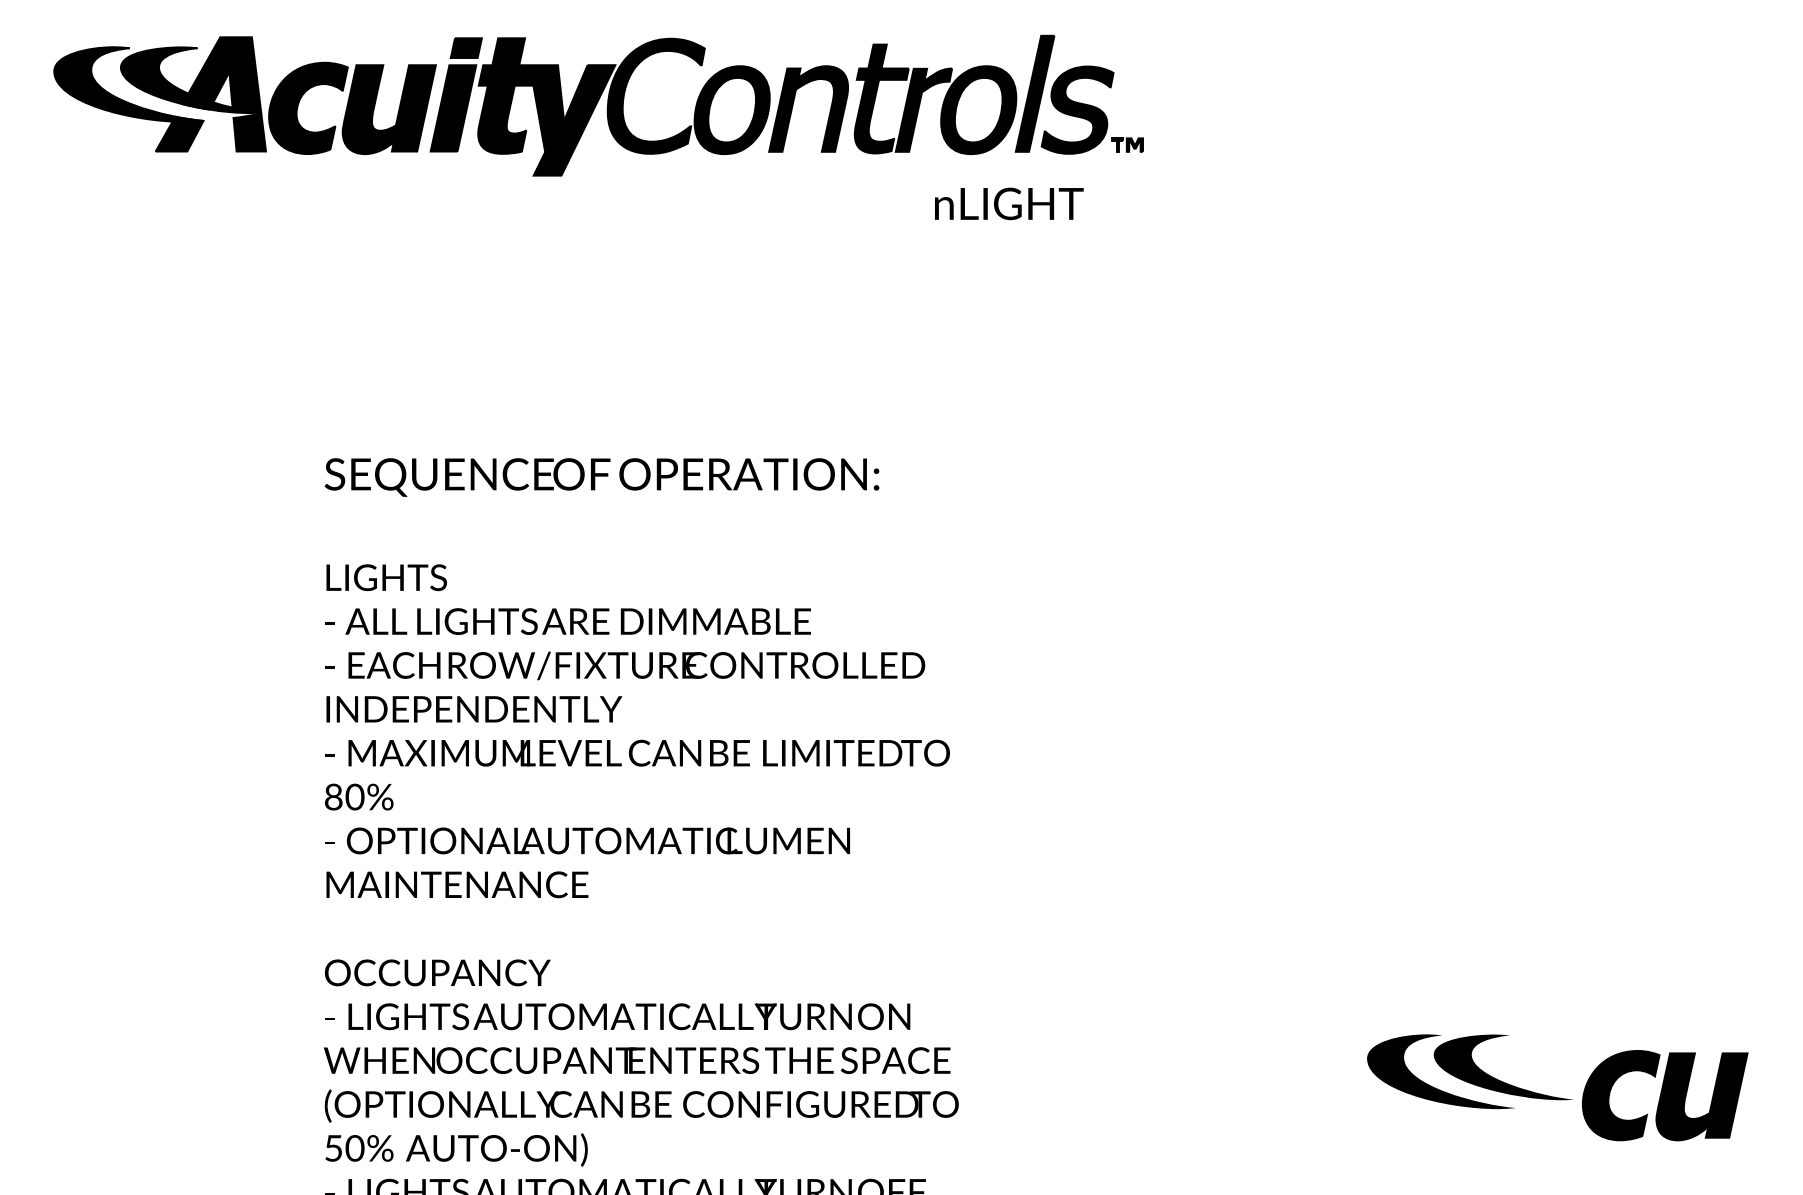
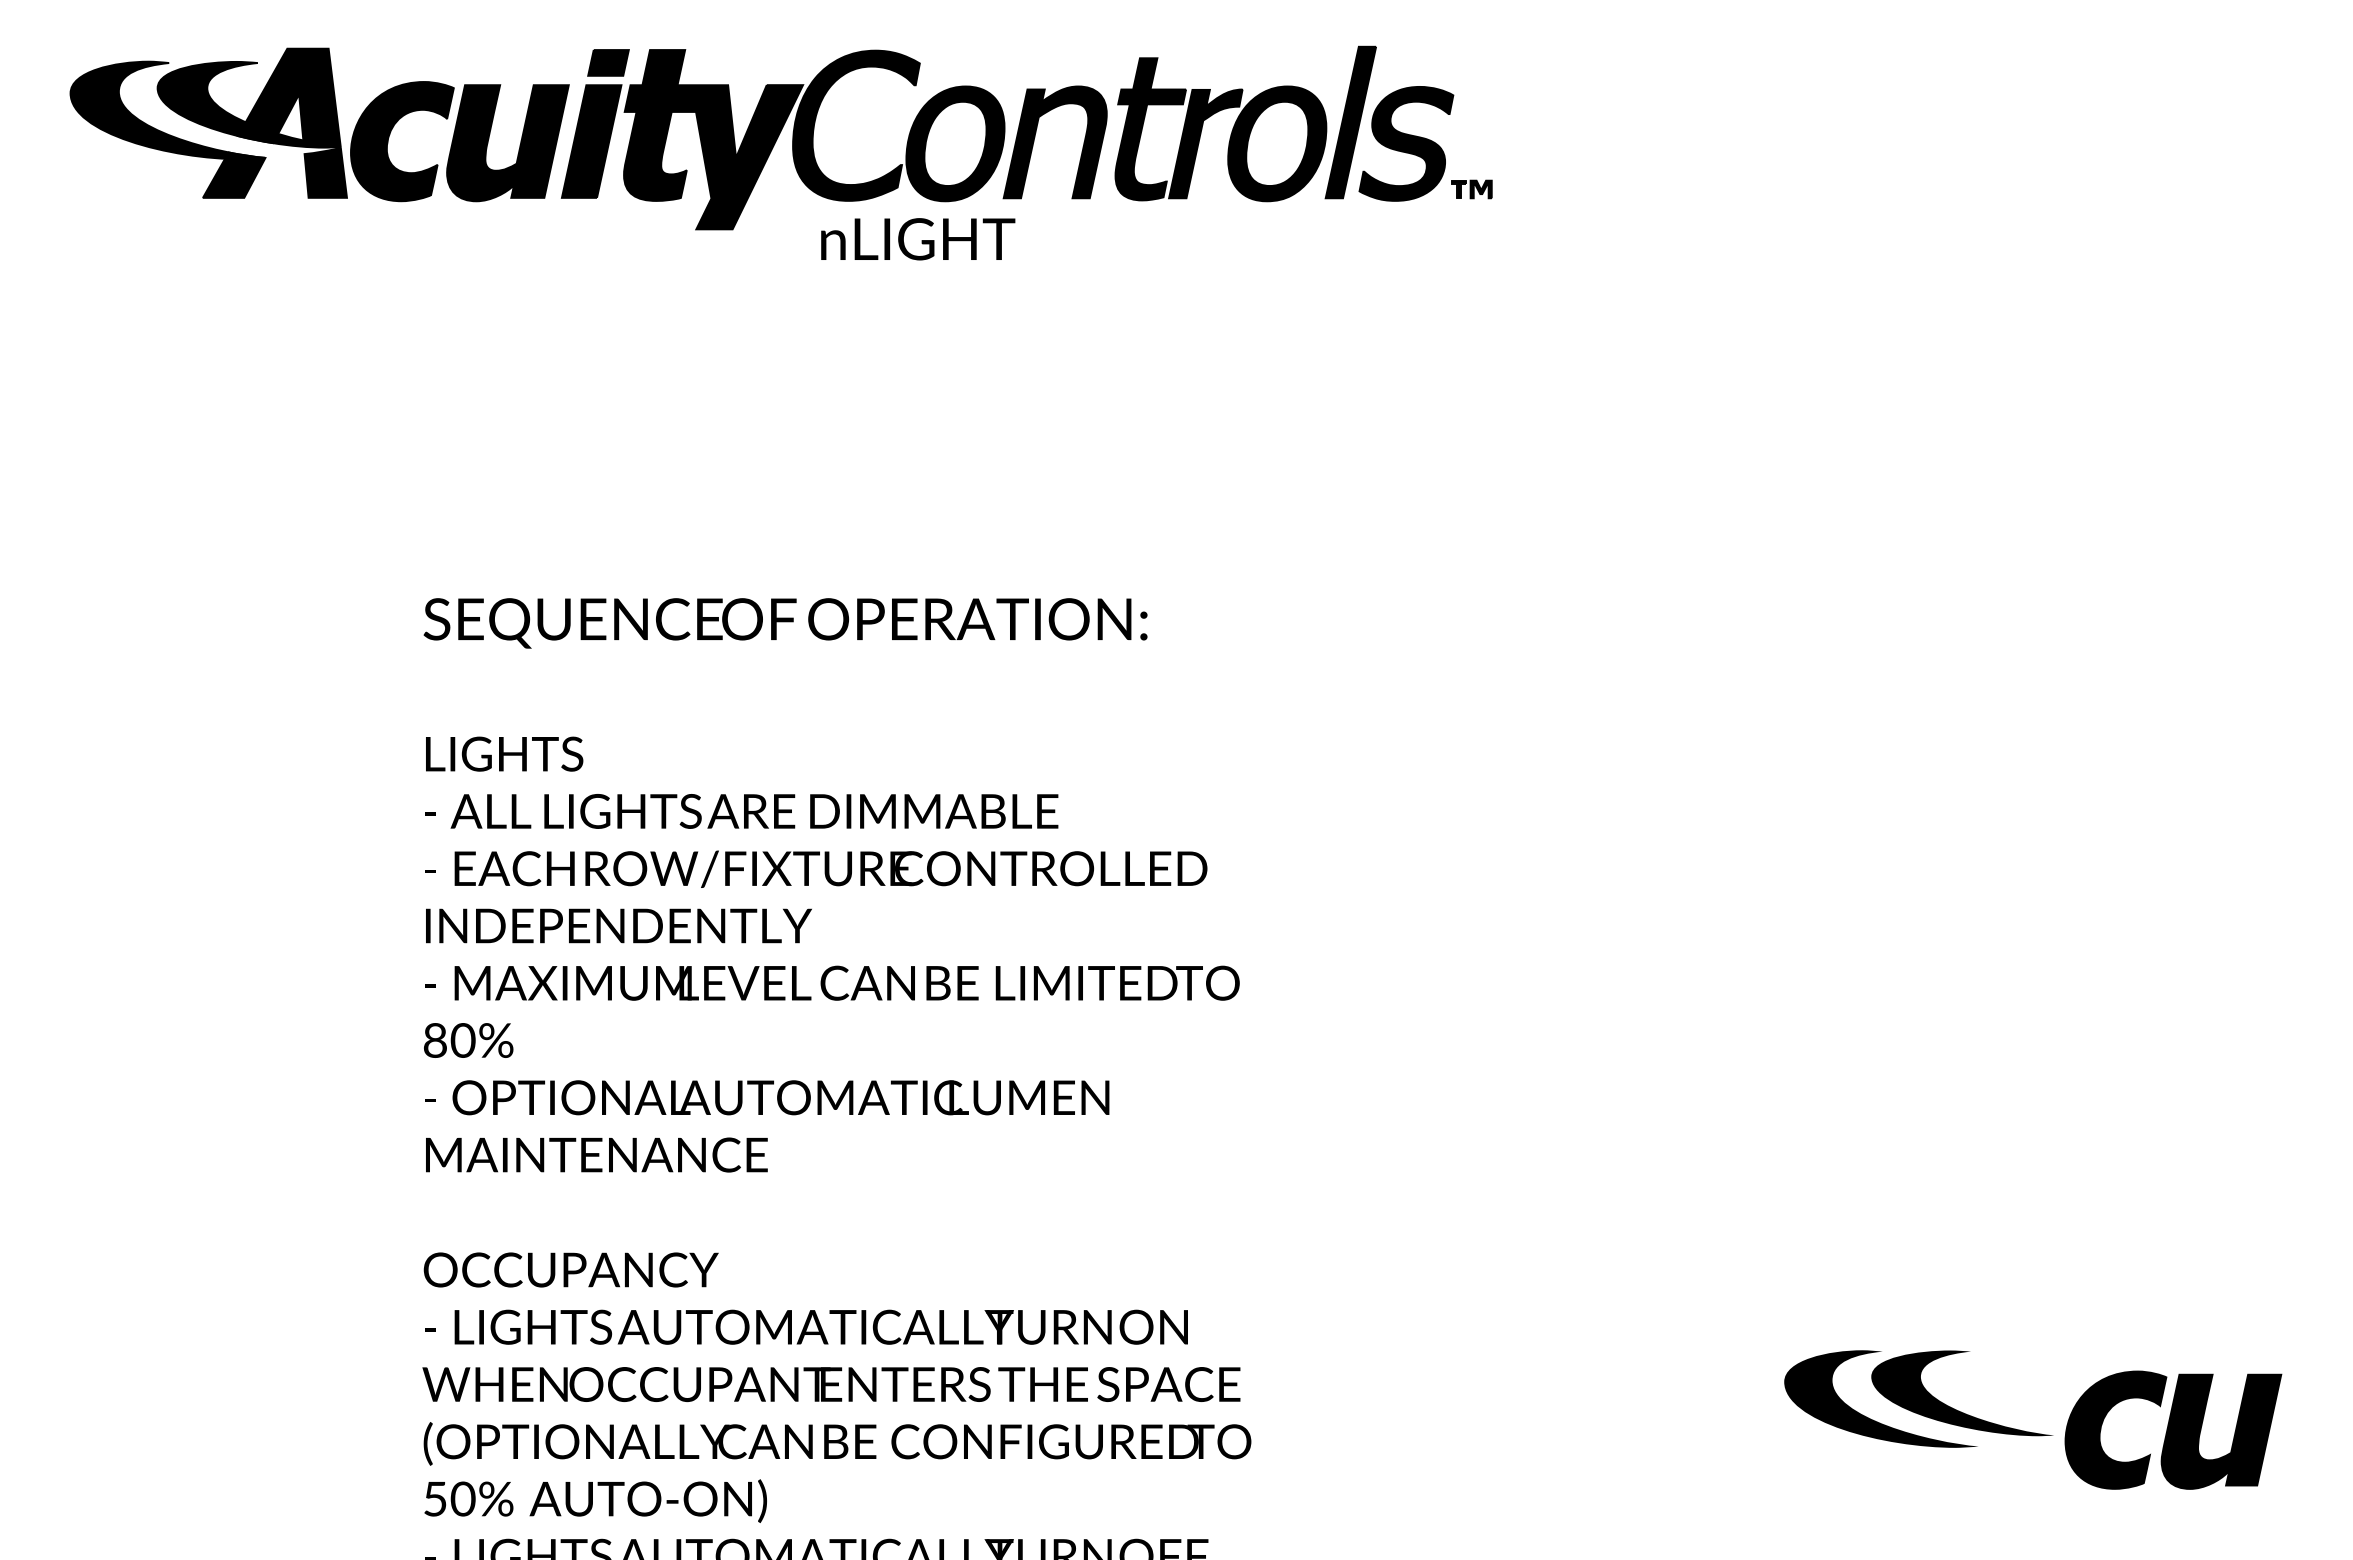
text: (1009, 204) -> (918, 239), moved

